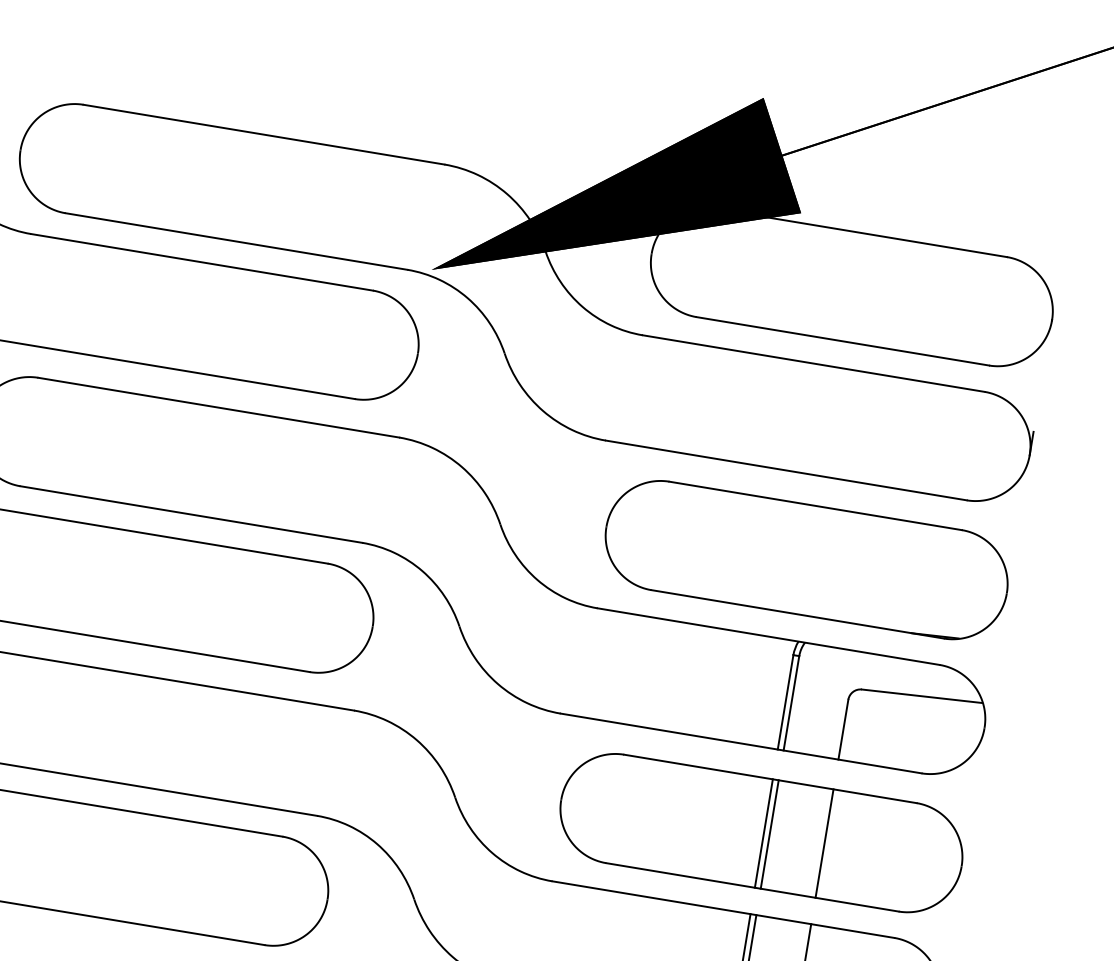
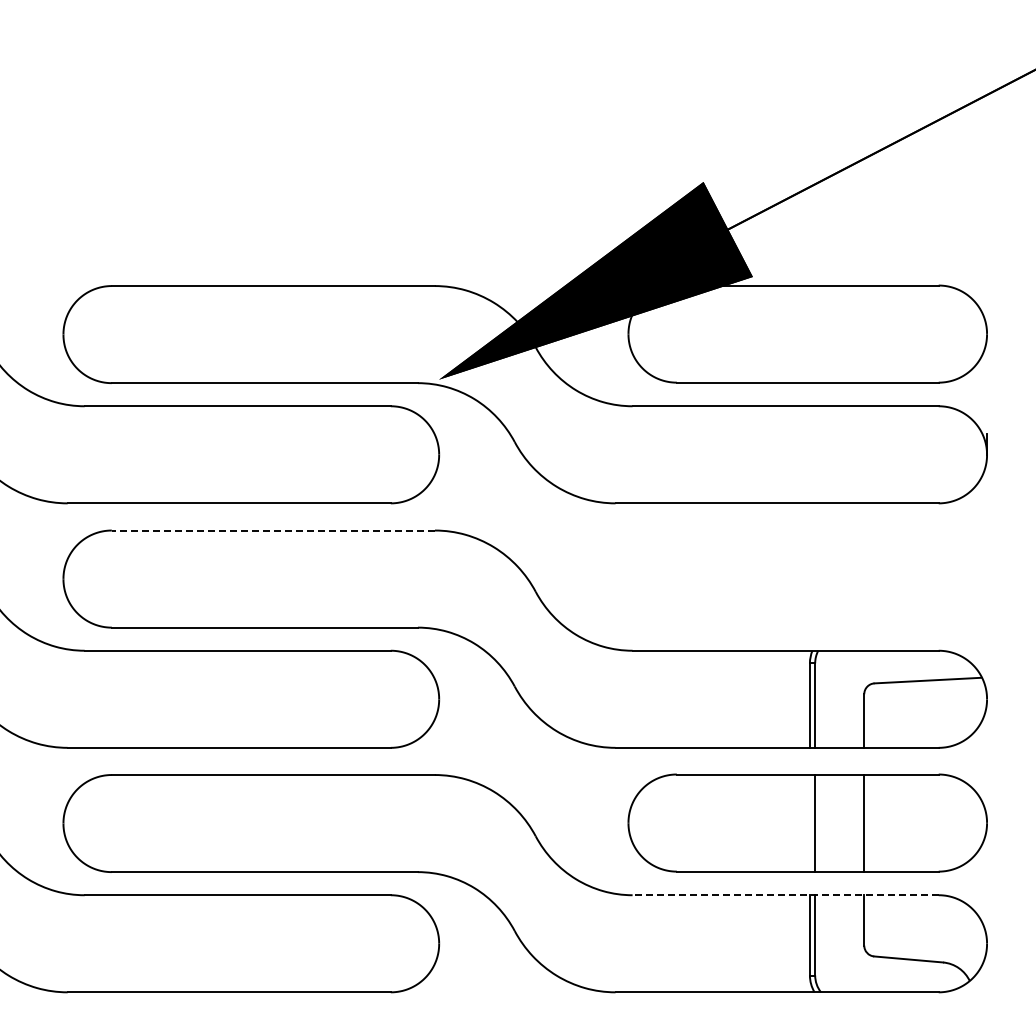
line: (218, 407) -> (273, 530), solid -> dashed
part: (806, 559) -> (807, 578), removed
line: (763, 832) -> (809, 822), removed
line: (723, 909) -> (785, 895), solid -> dashed

